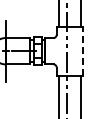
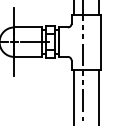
line: (83, 50) -> (101, 41), dashed -> solid

